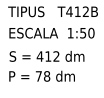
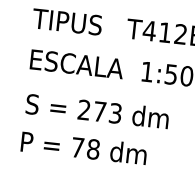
text: (47, 56) -> (98, 111), 412 -> 273

